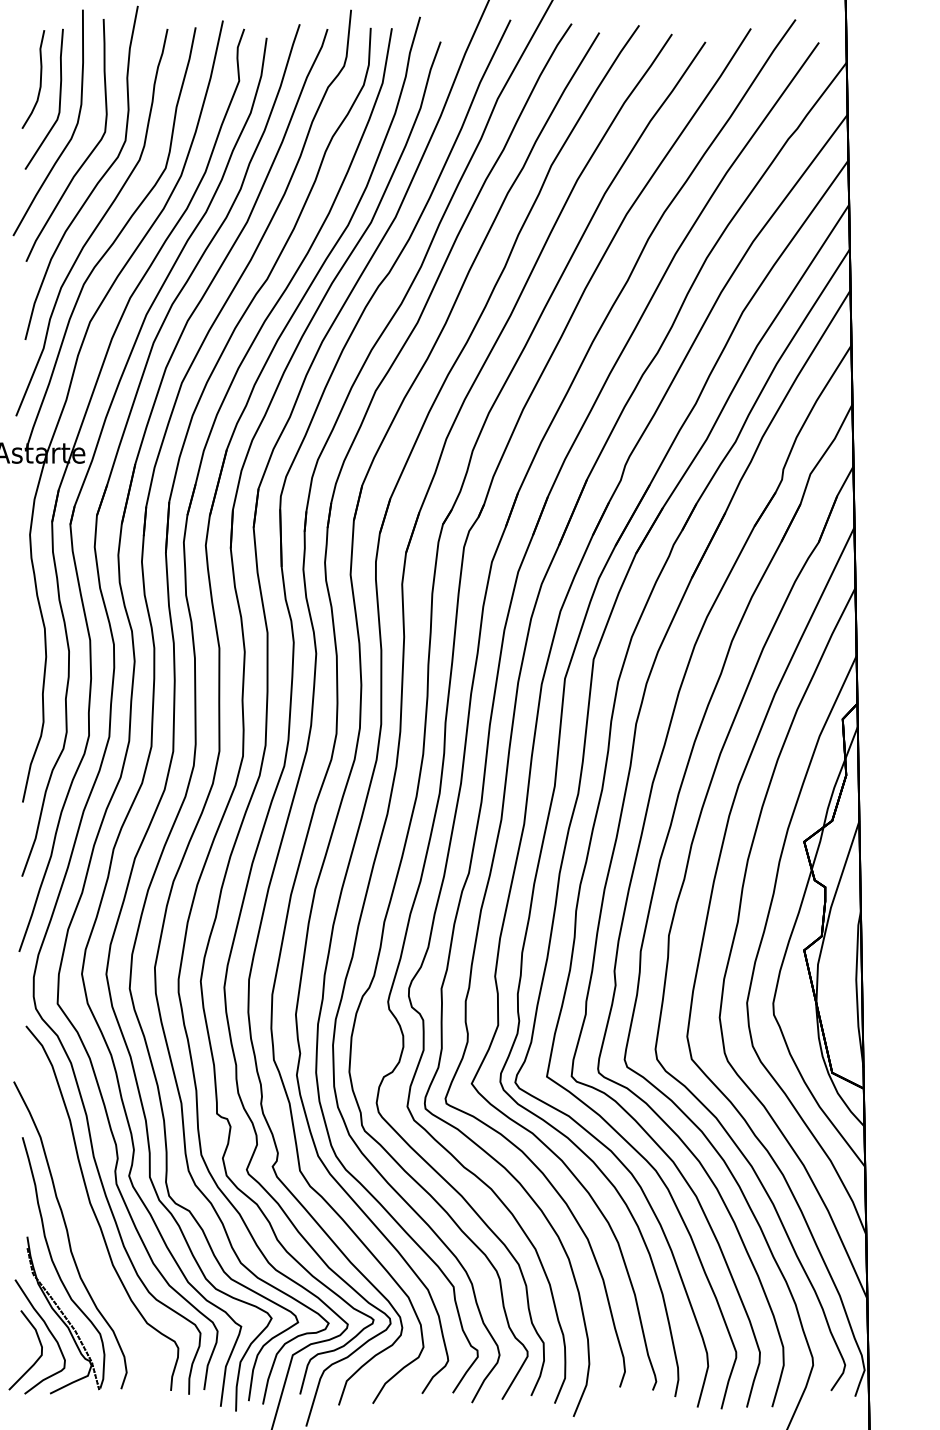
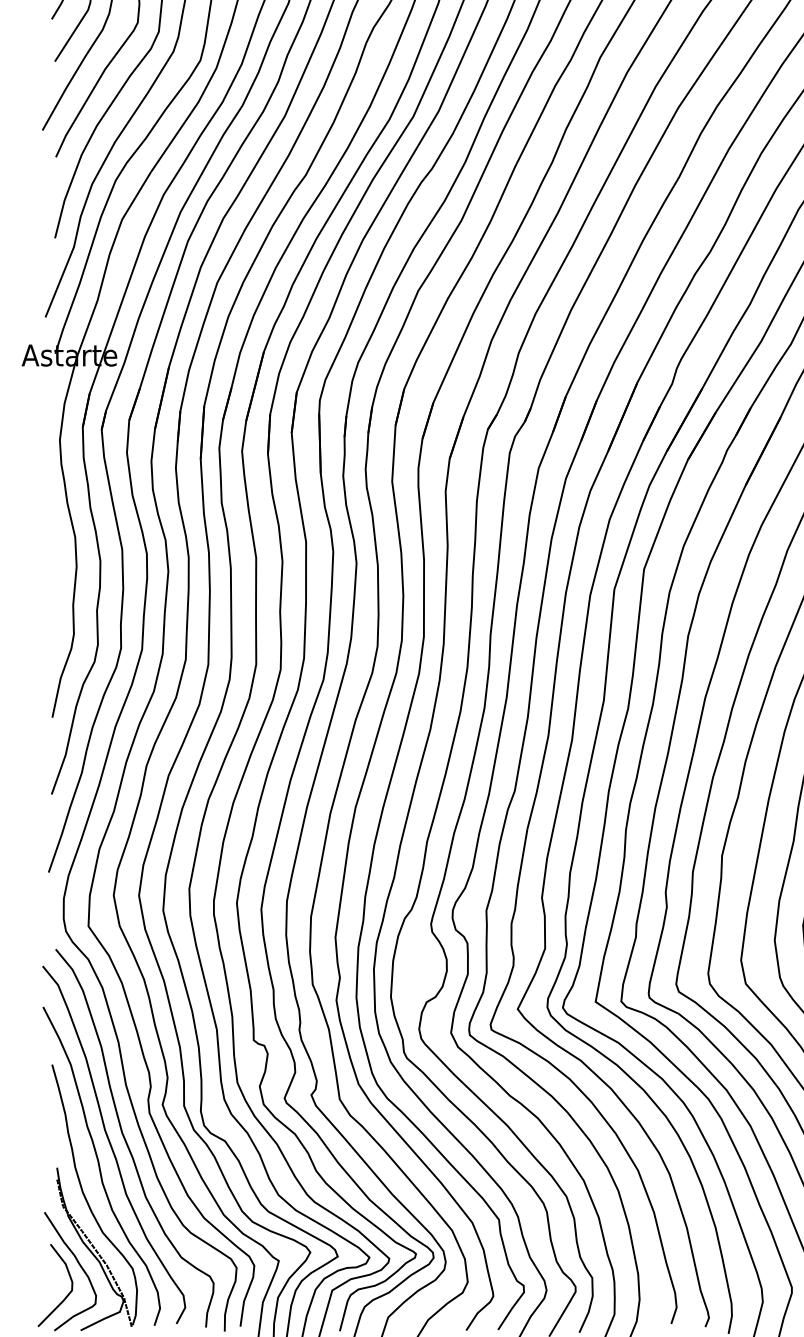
curve: (80, 1215) -> (112, 1145), added

